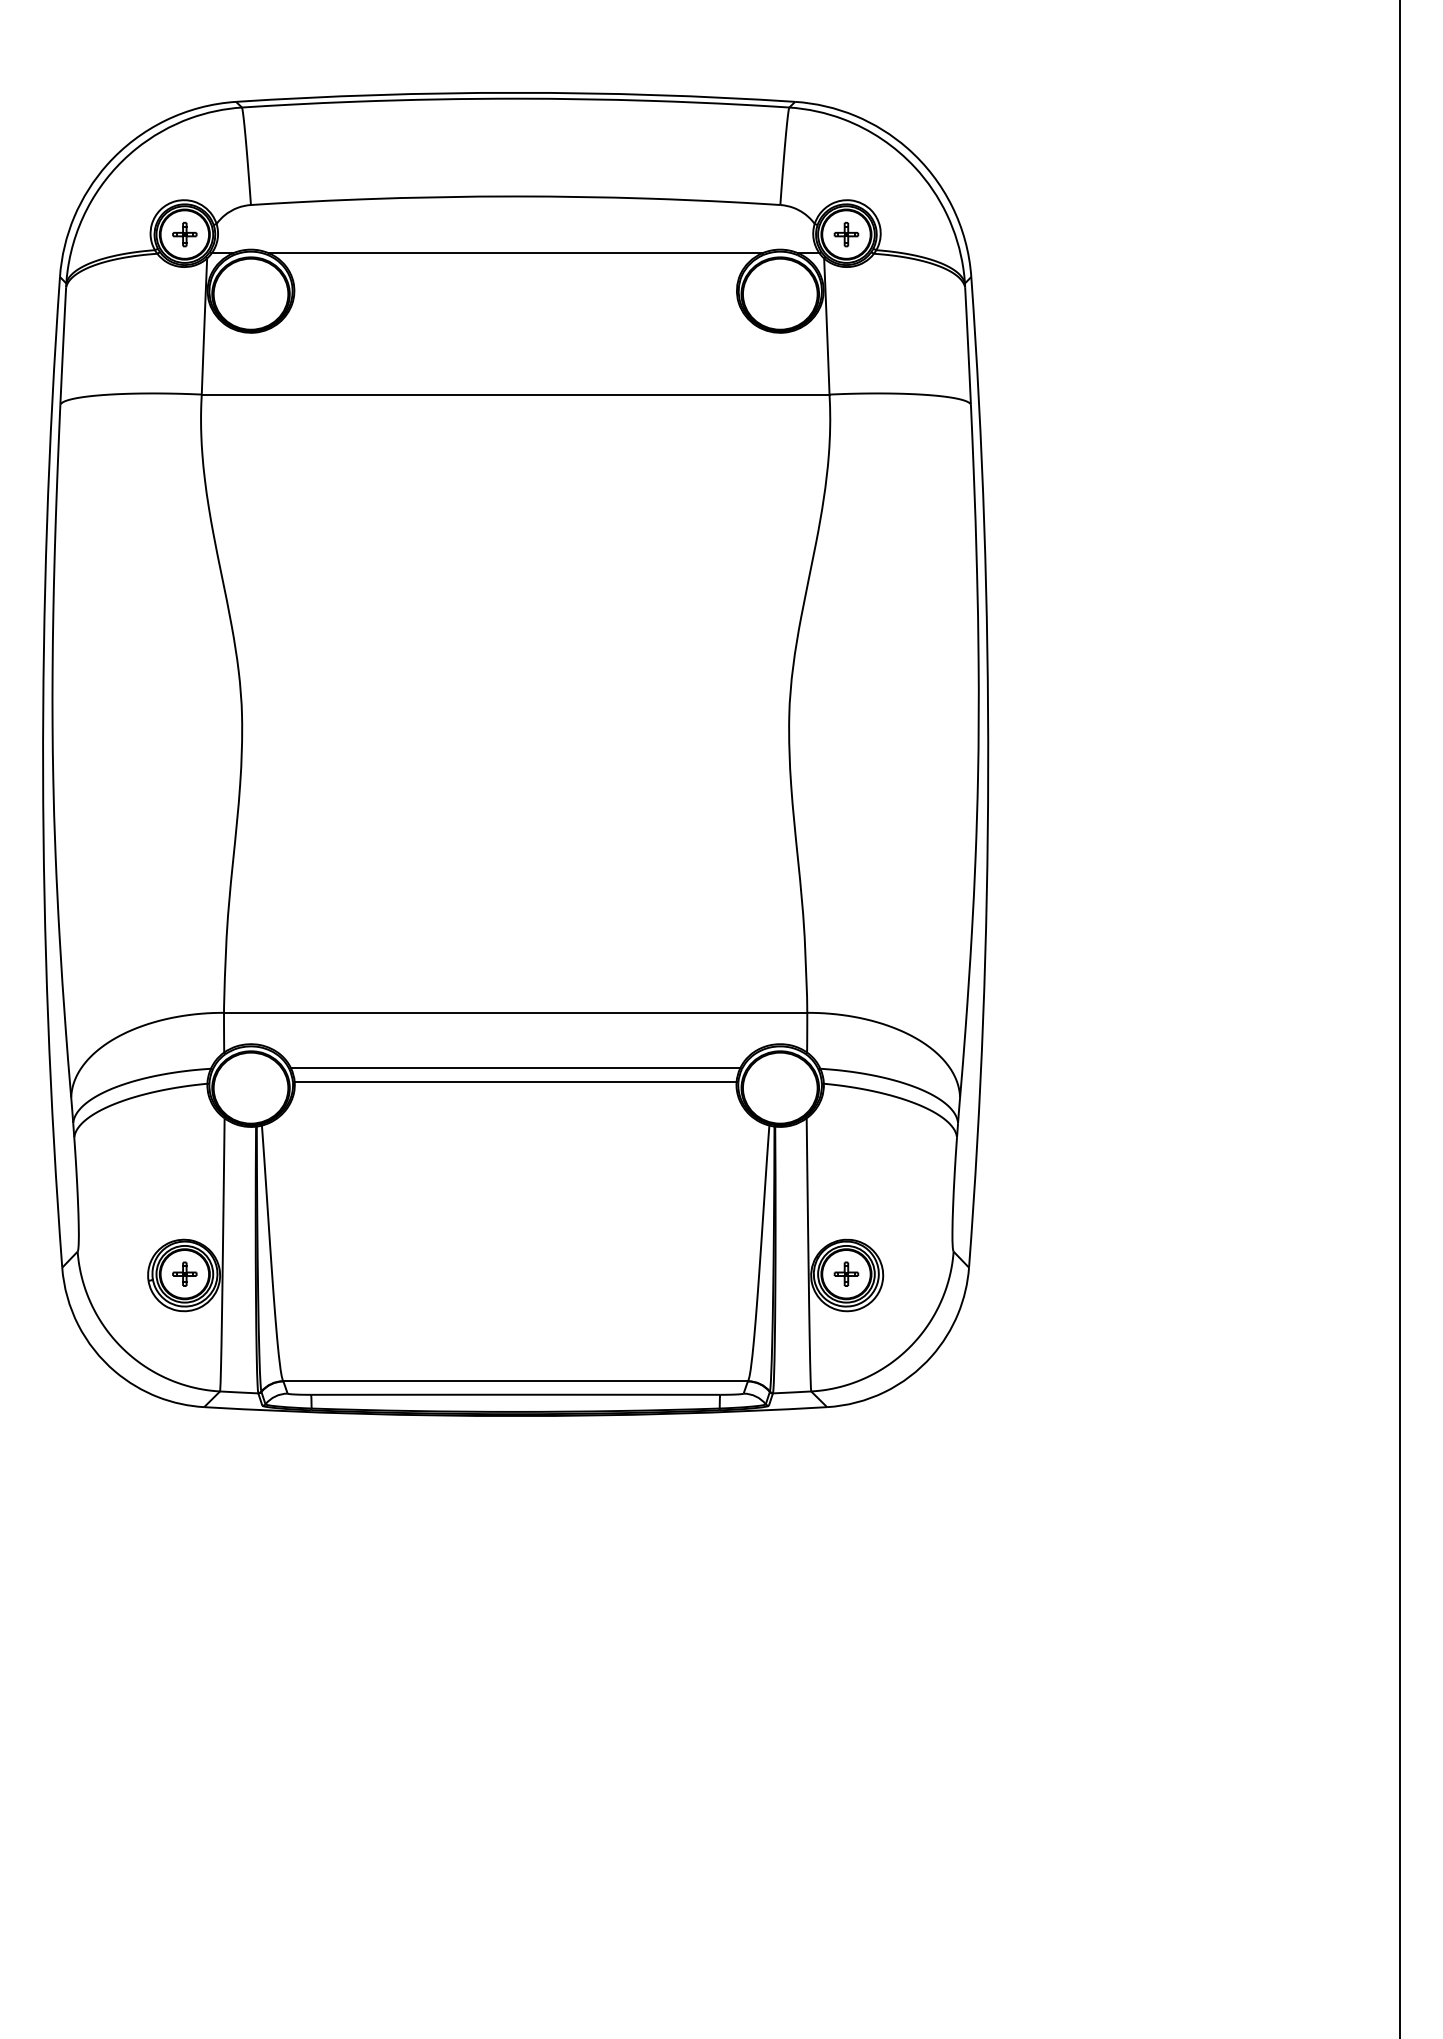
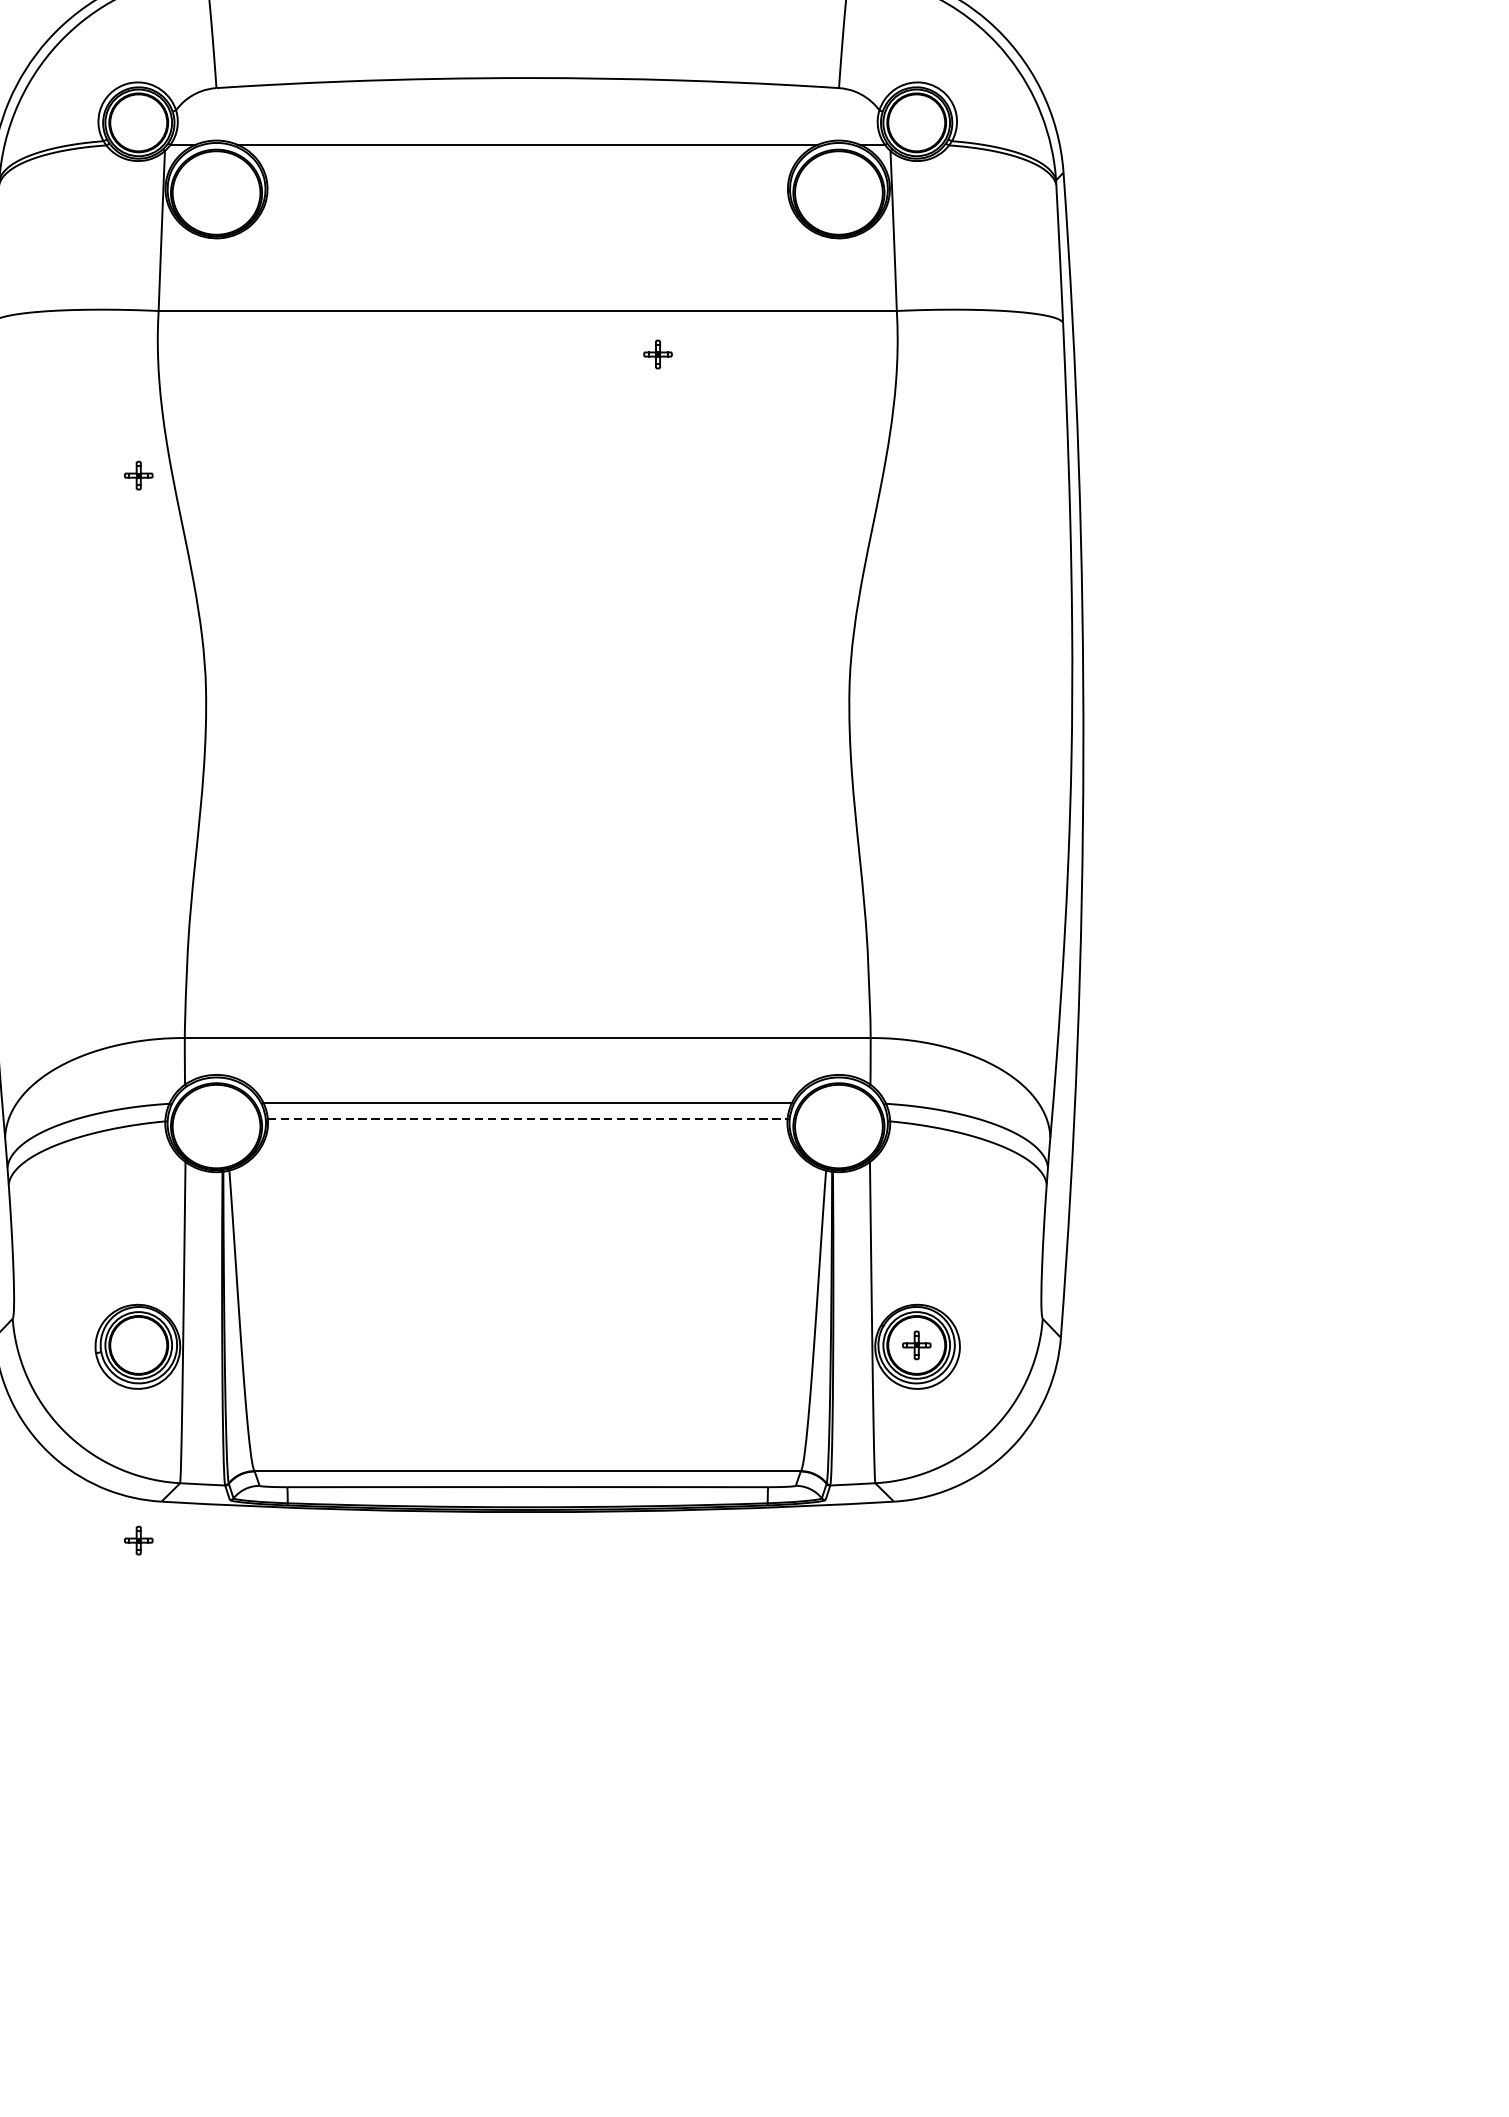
part: (184, 234) -> (138, 475), moved
part: (846, 234) -> (658, 354), moved
line: (515, 1082) -> (527, 1119), solid -> dashed
part: (184, 1273) -> (138, 1539), moved

